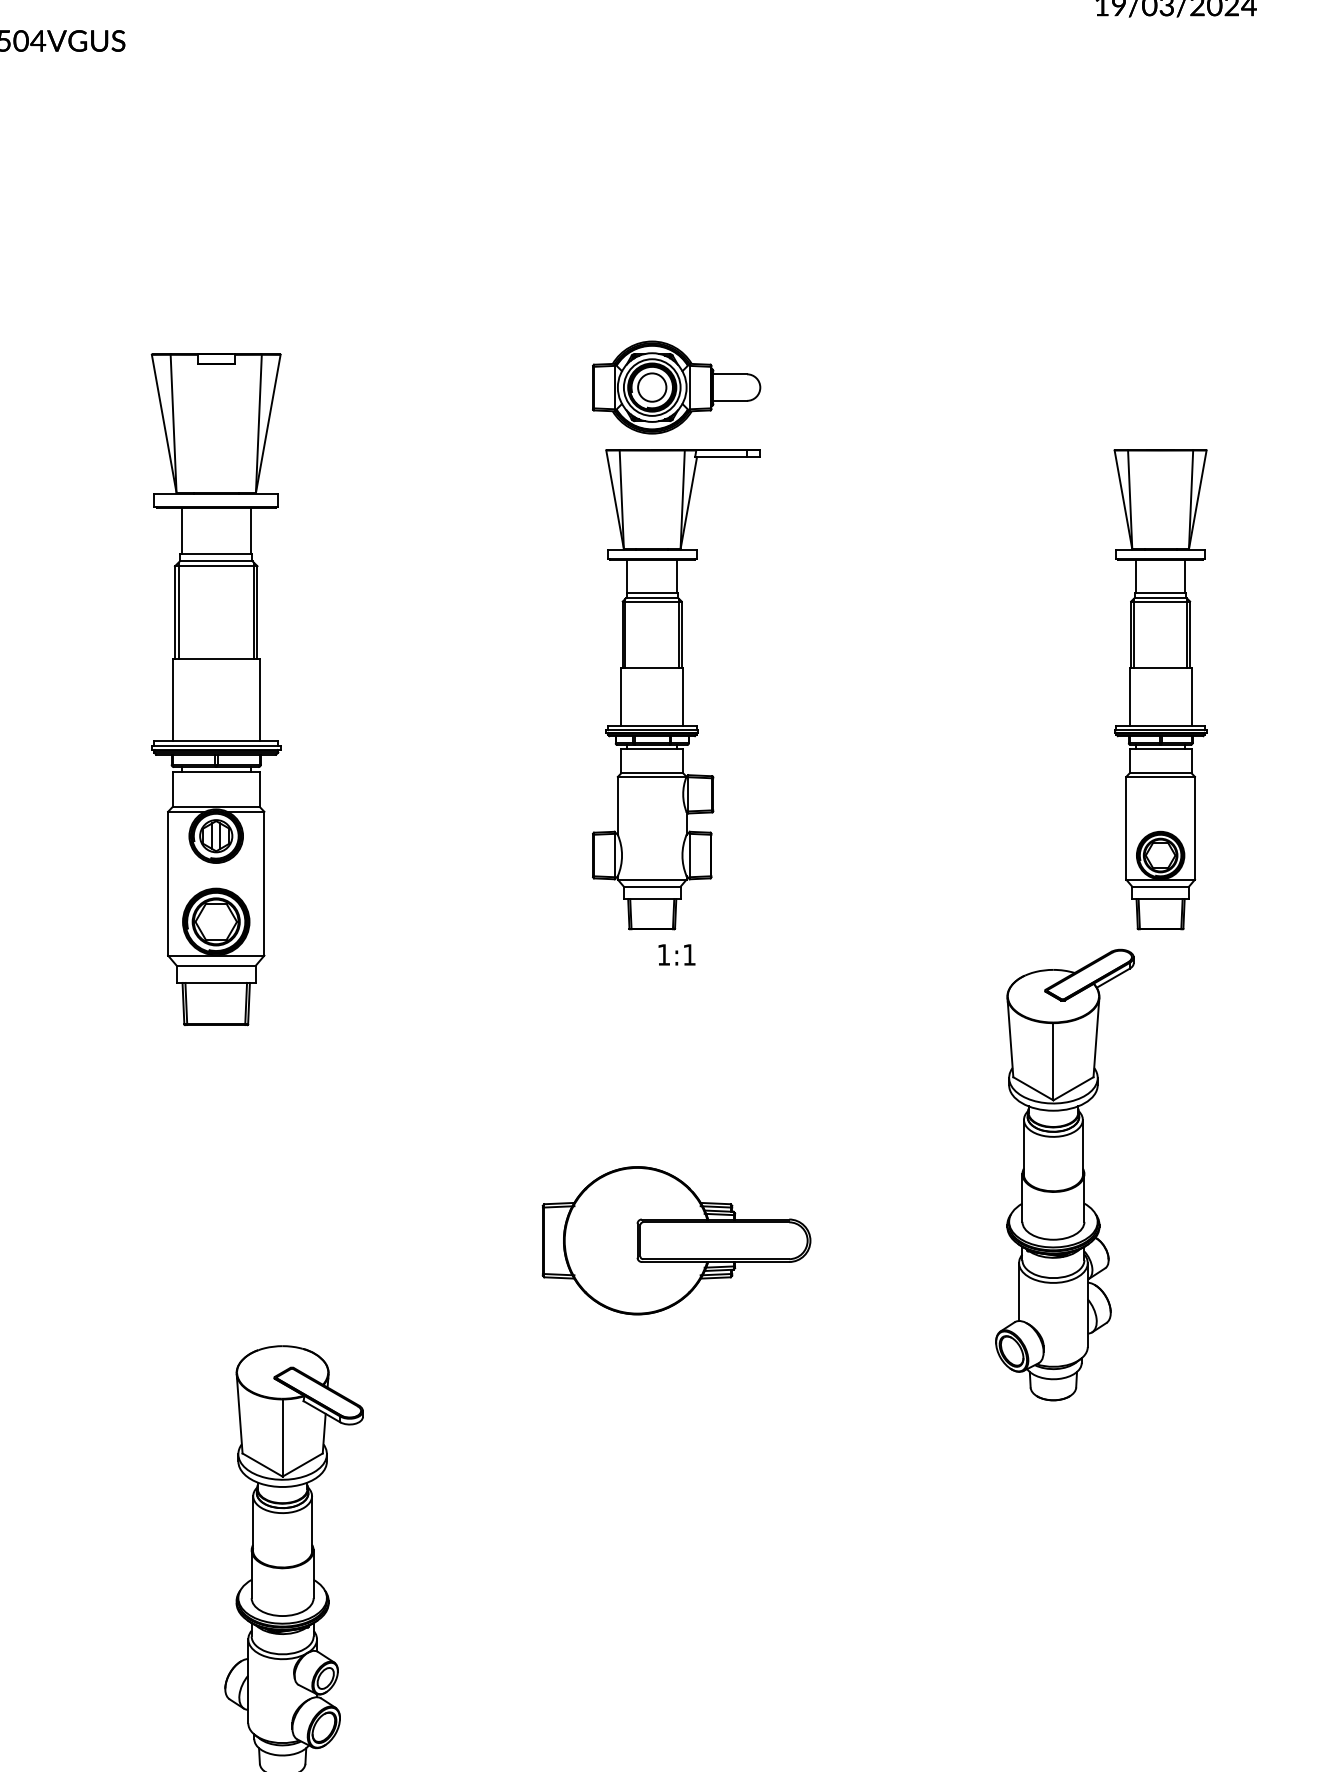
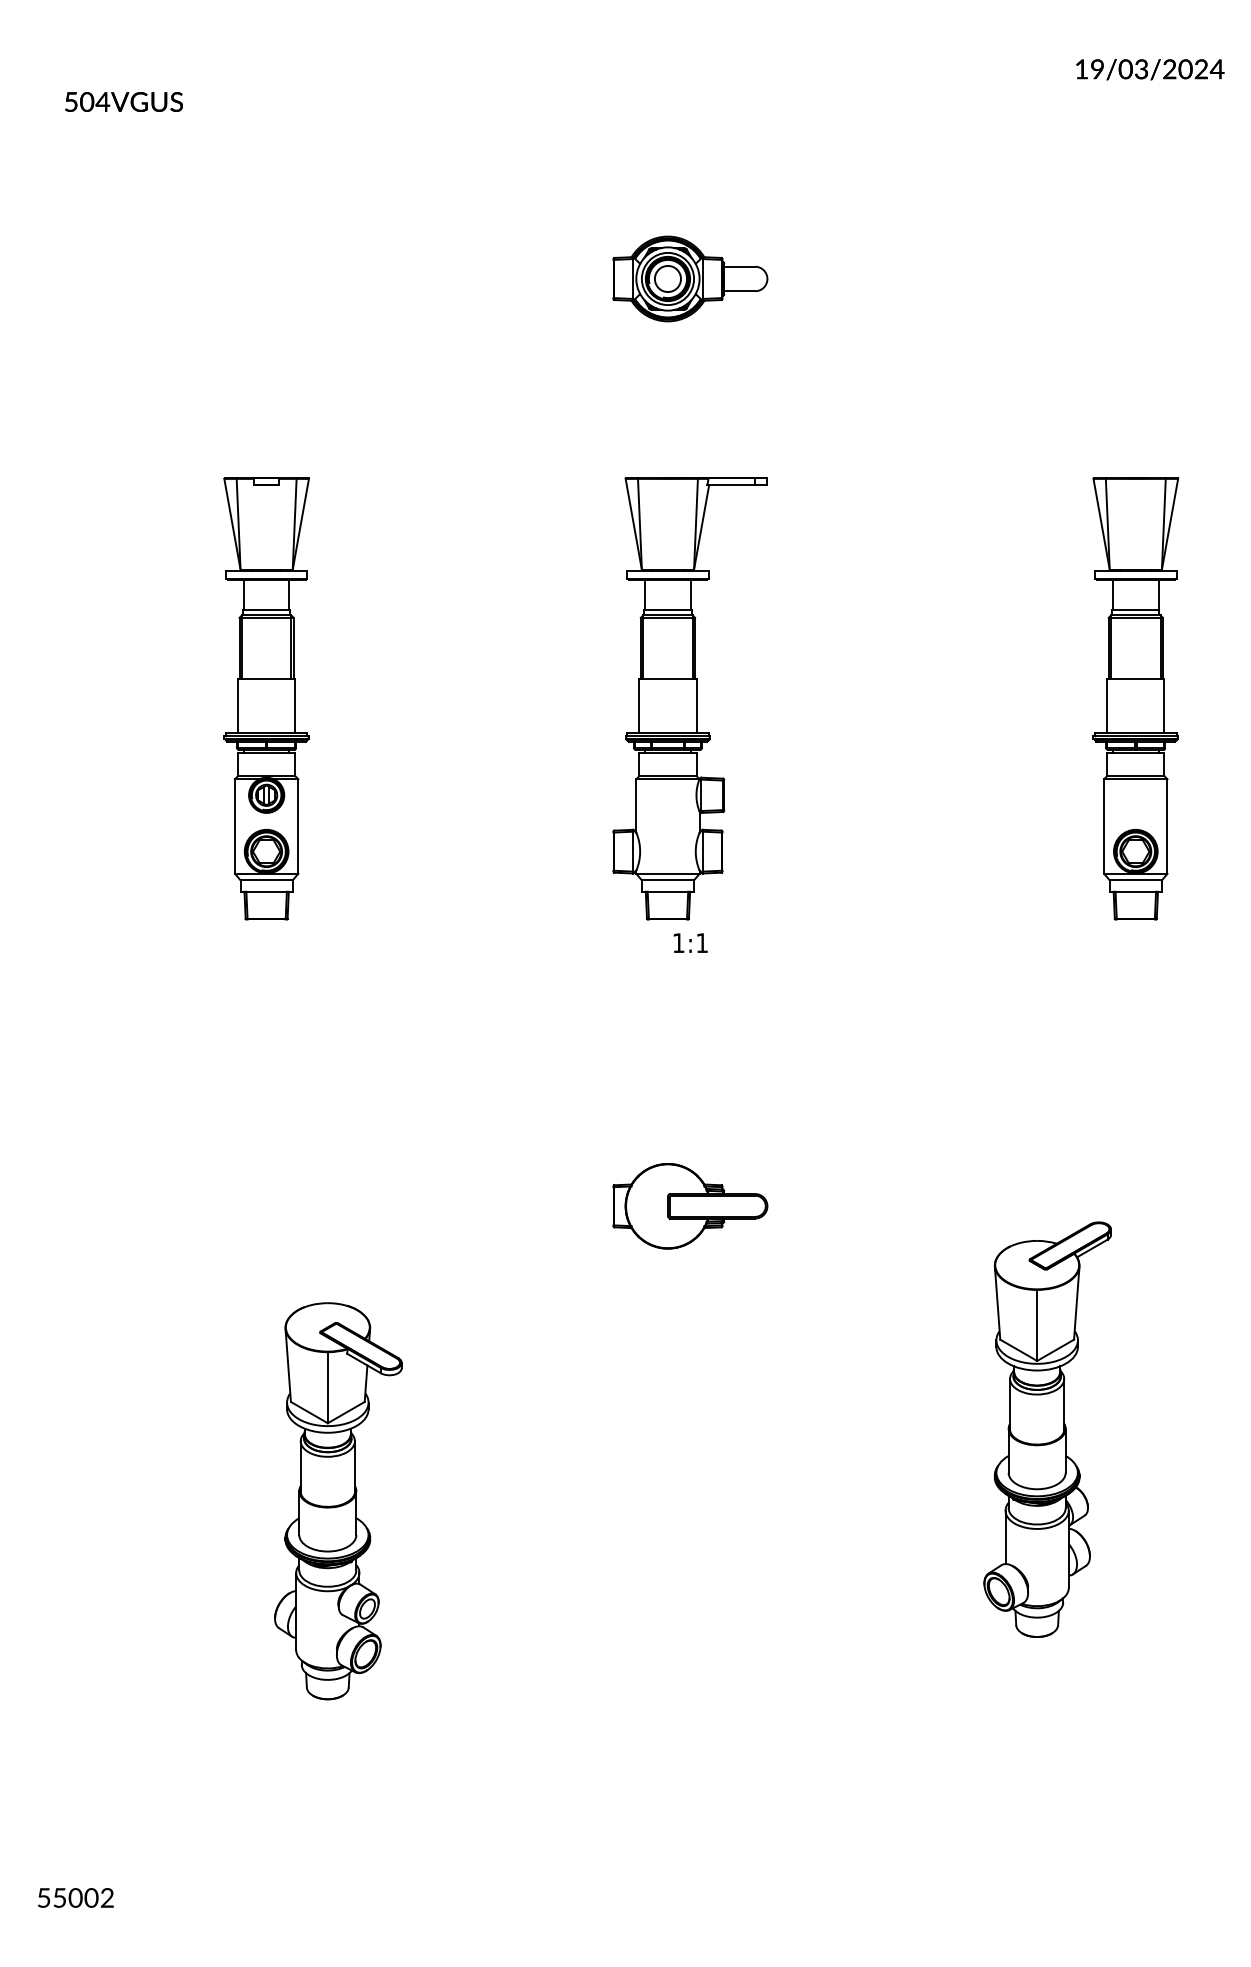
part: (676, 387) -> (690, 278), moved
part: (216, 689) -> (266, 698), size x0.71
part: (1064, 1174) -> (1047, 1429), moved
part: (676, 1241) -> (690, 1206), size x0.62

